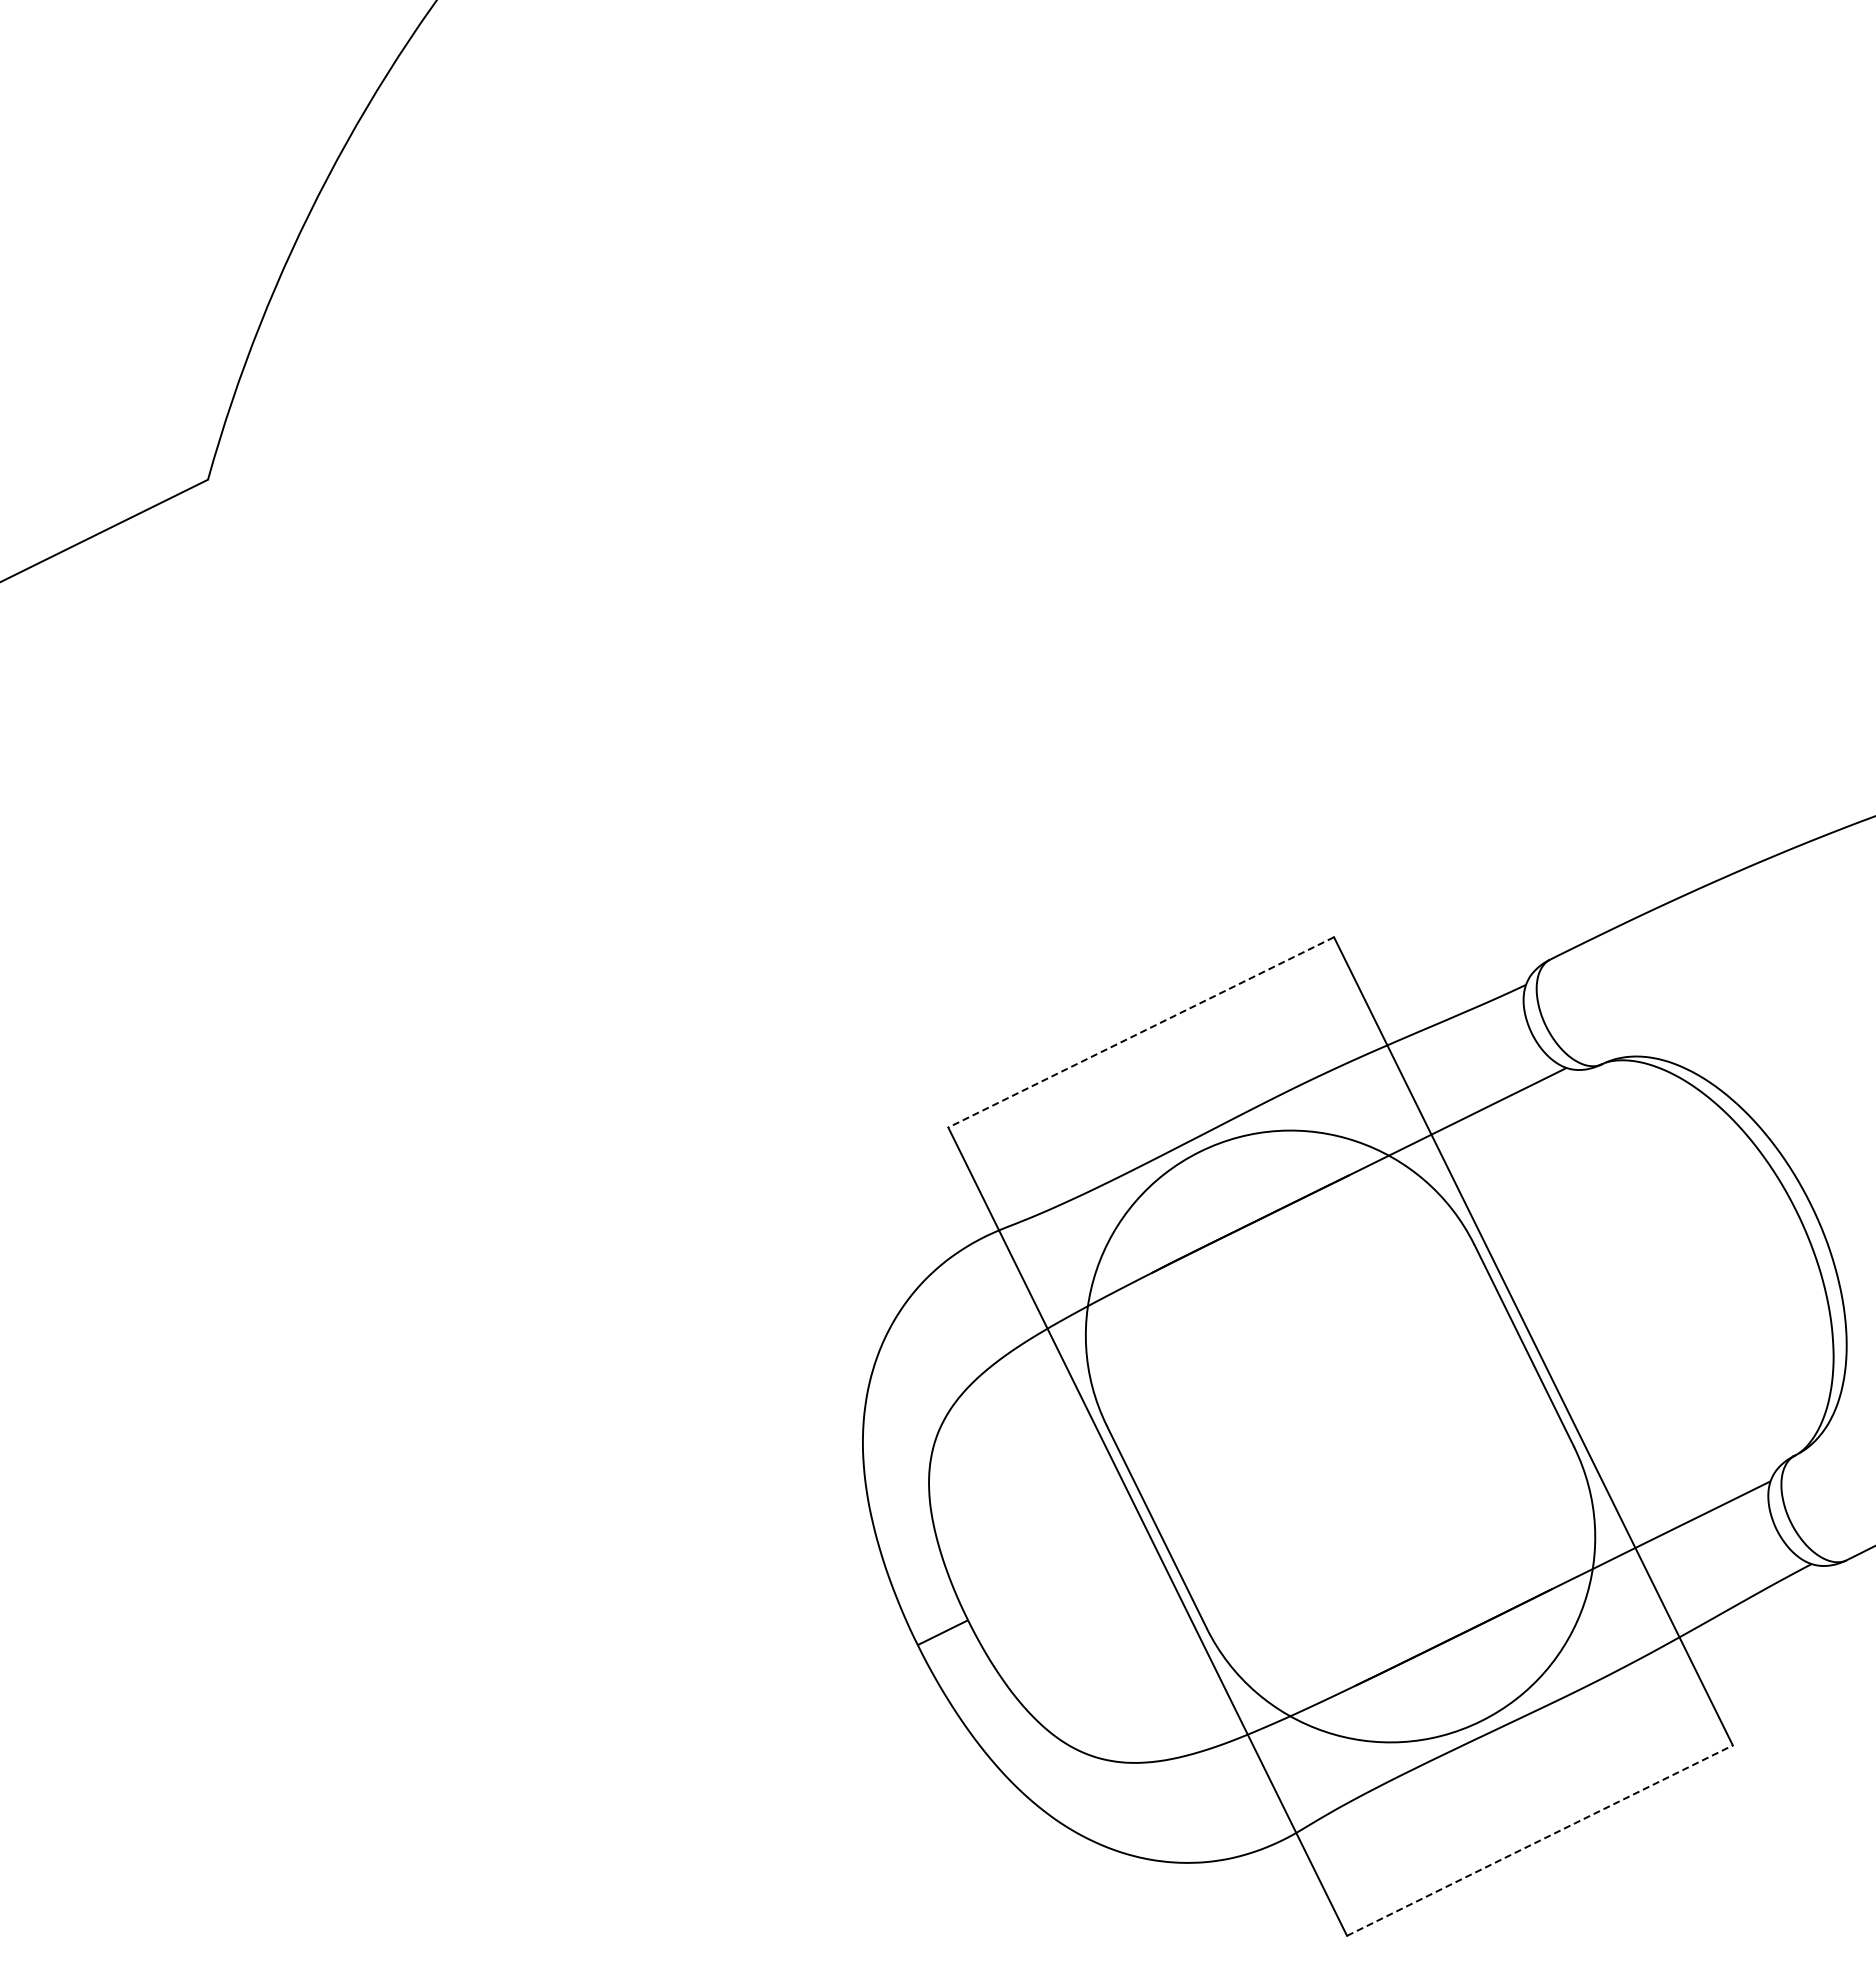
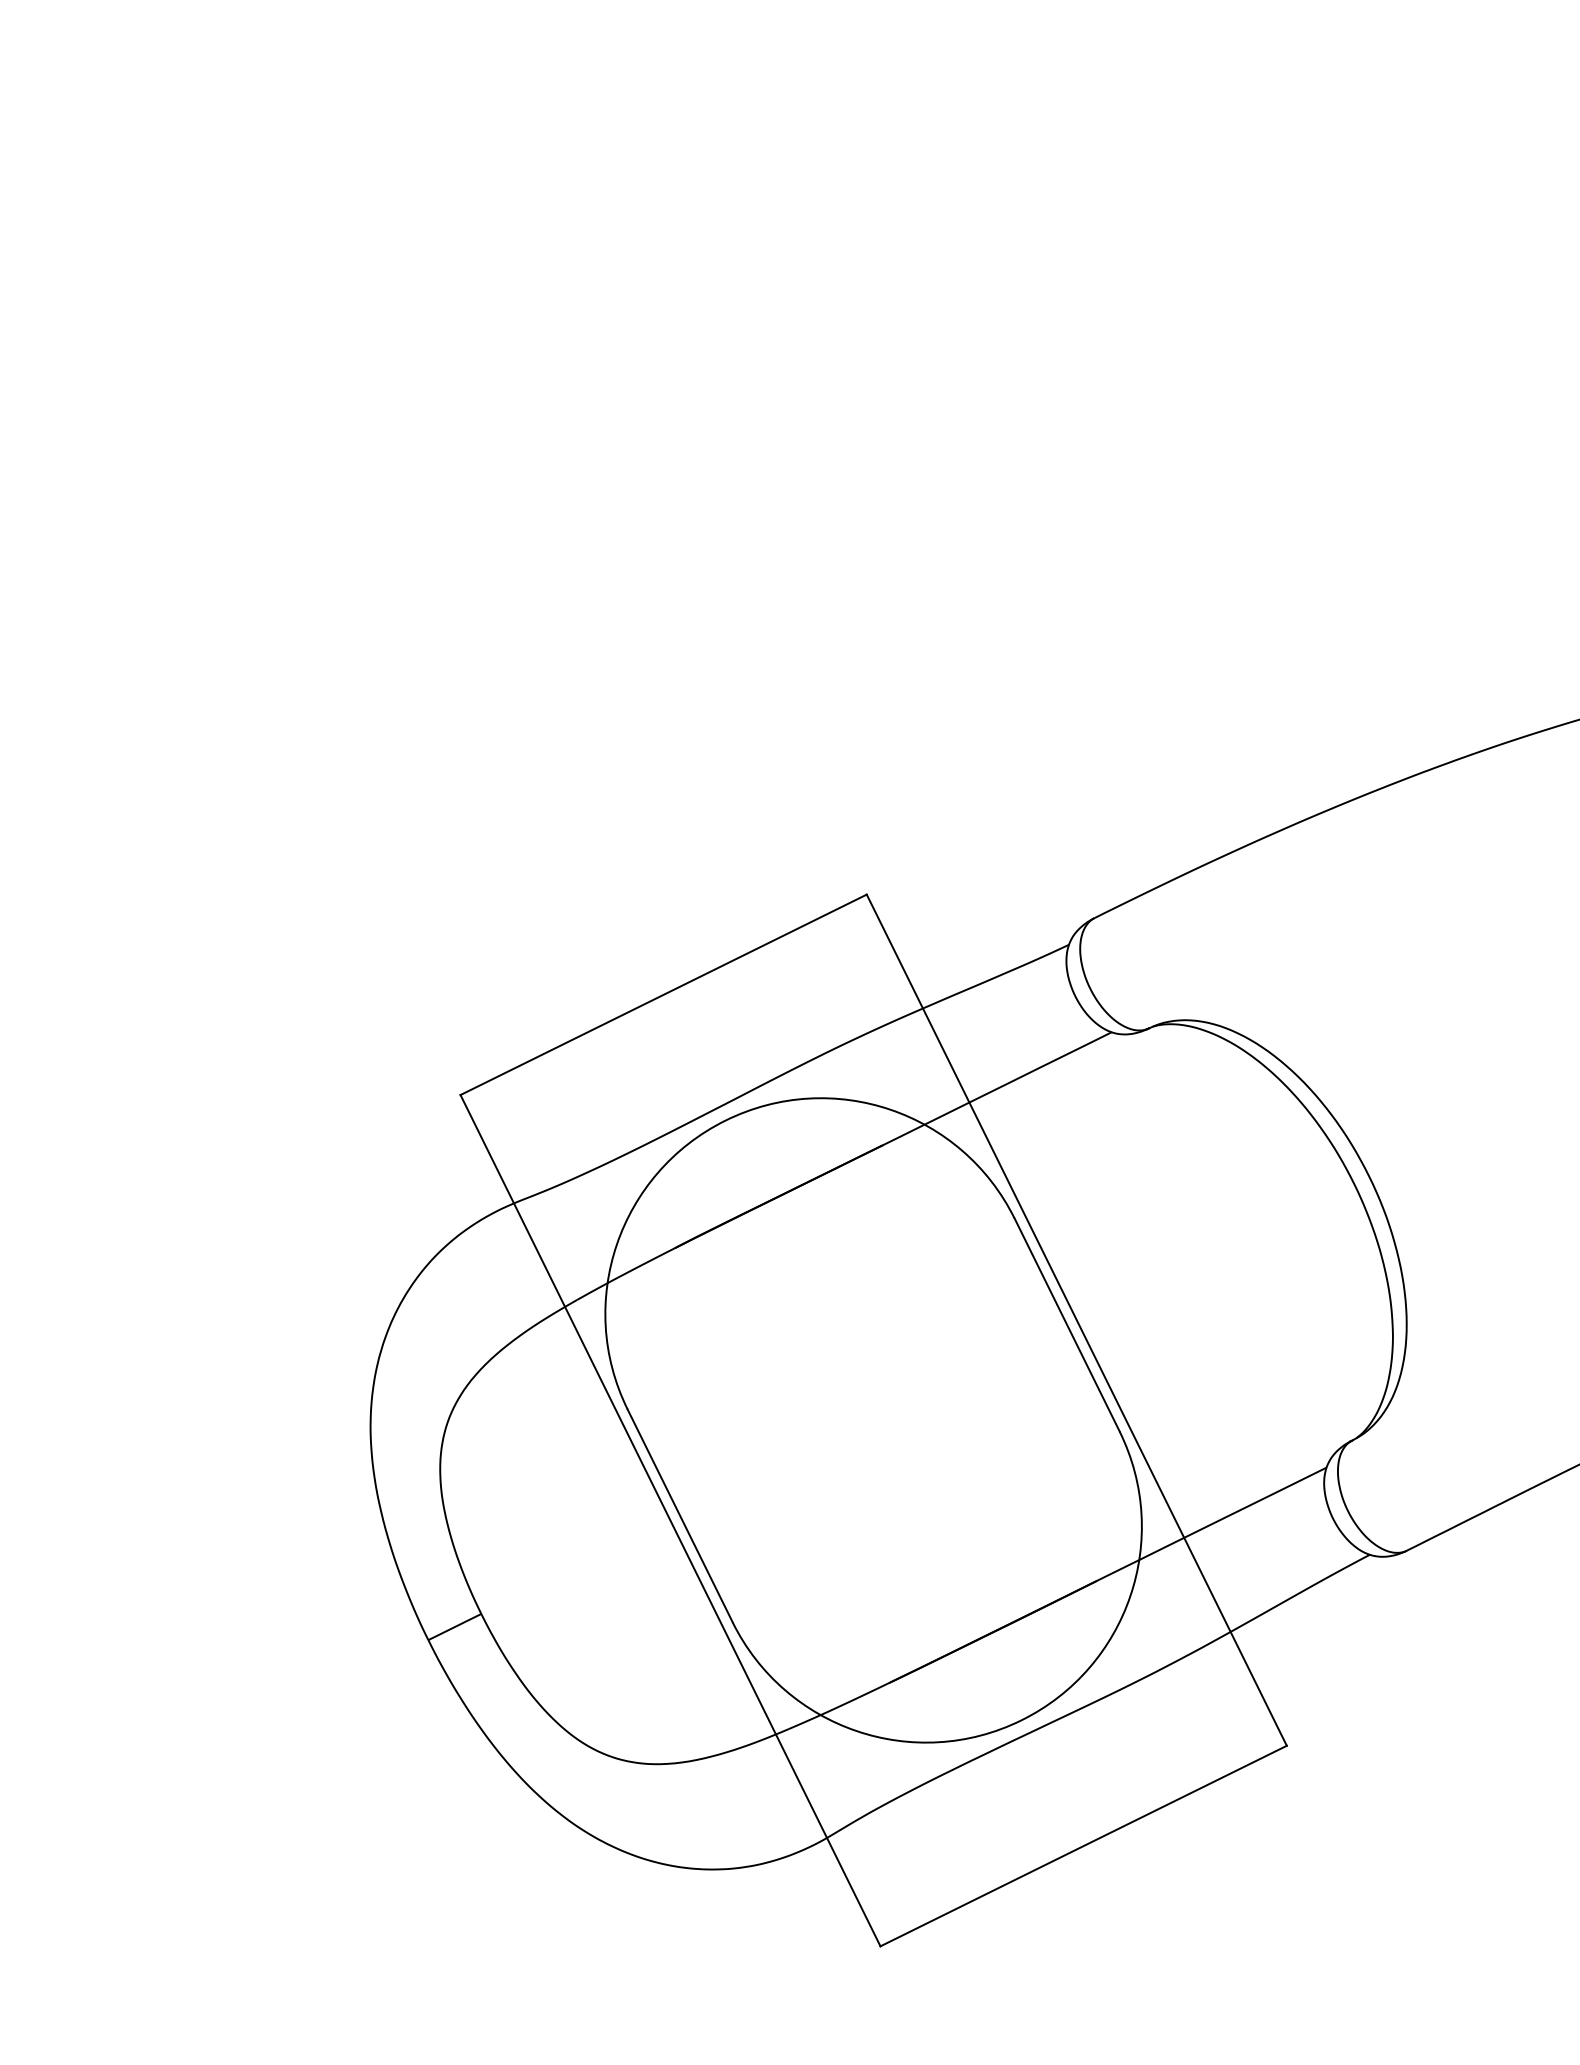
line: (1140, 1032) -> (662, 994), dashed -> solid
line: (1540, 1840) -> (1084, 1845), dashed -> solid

